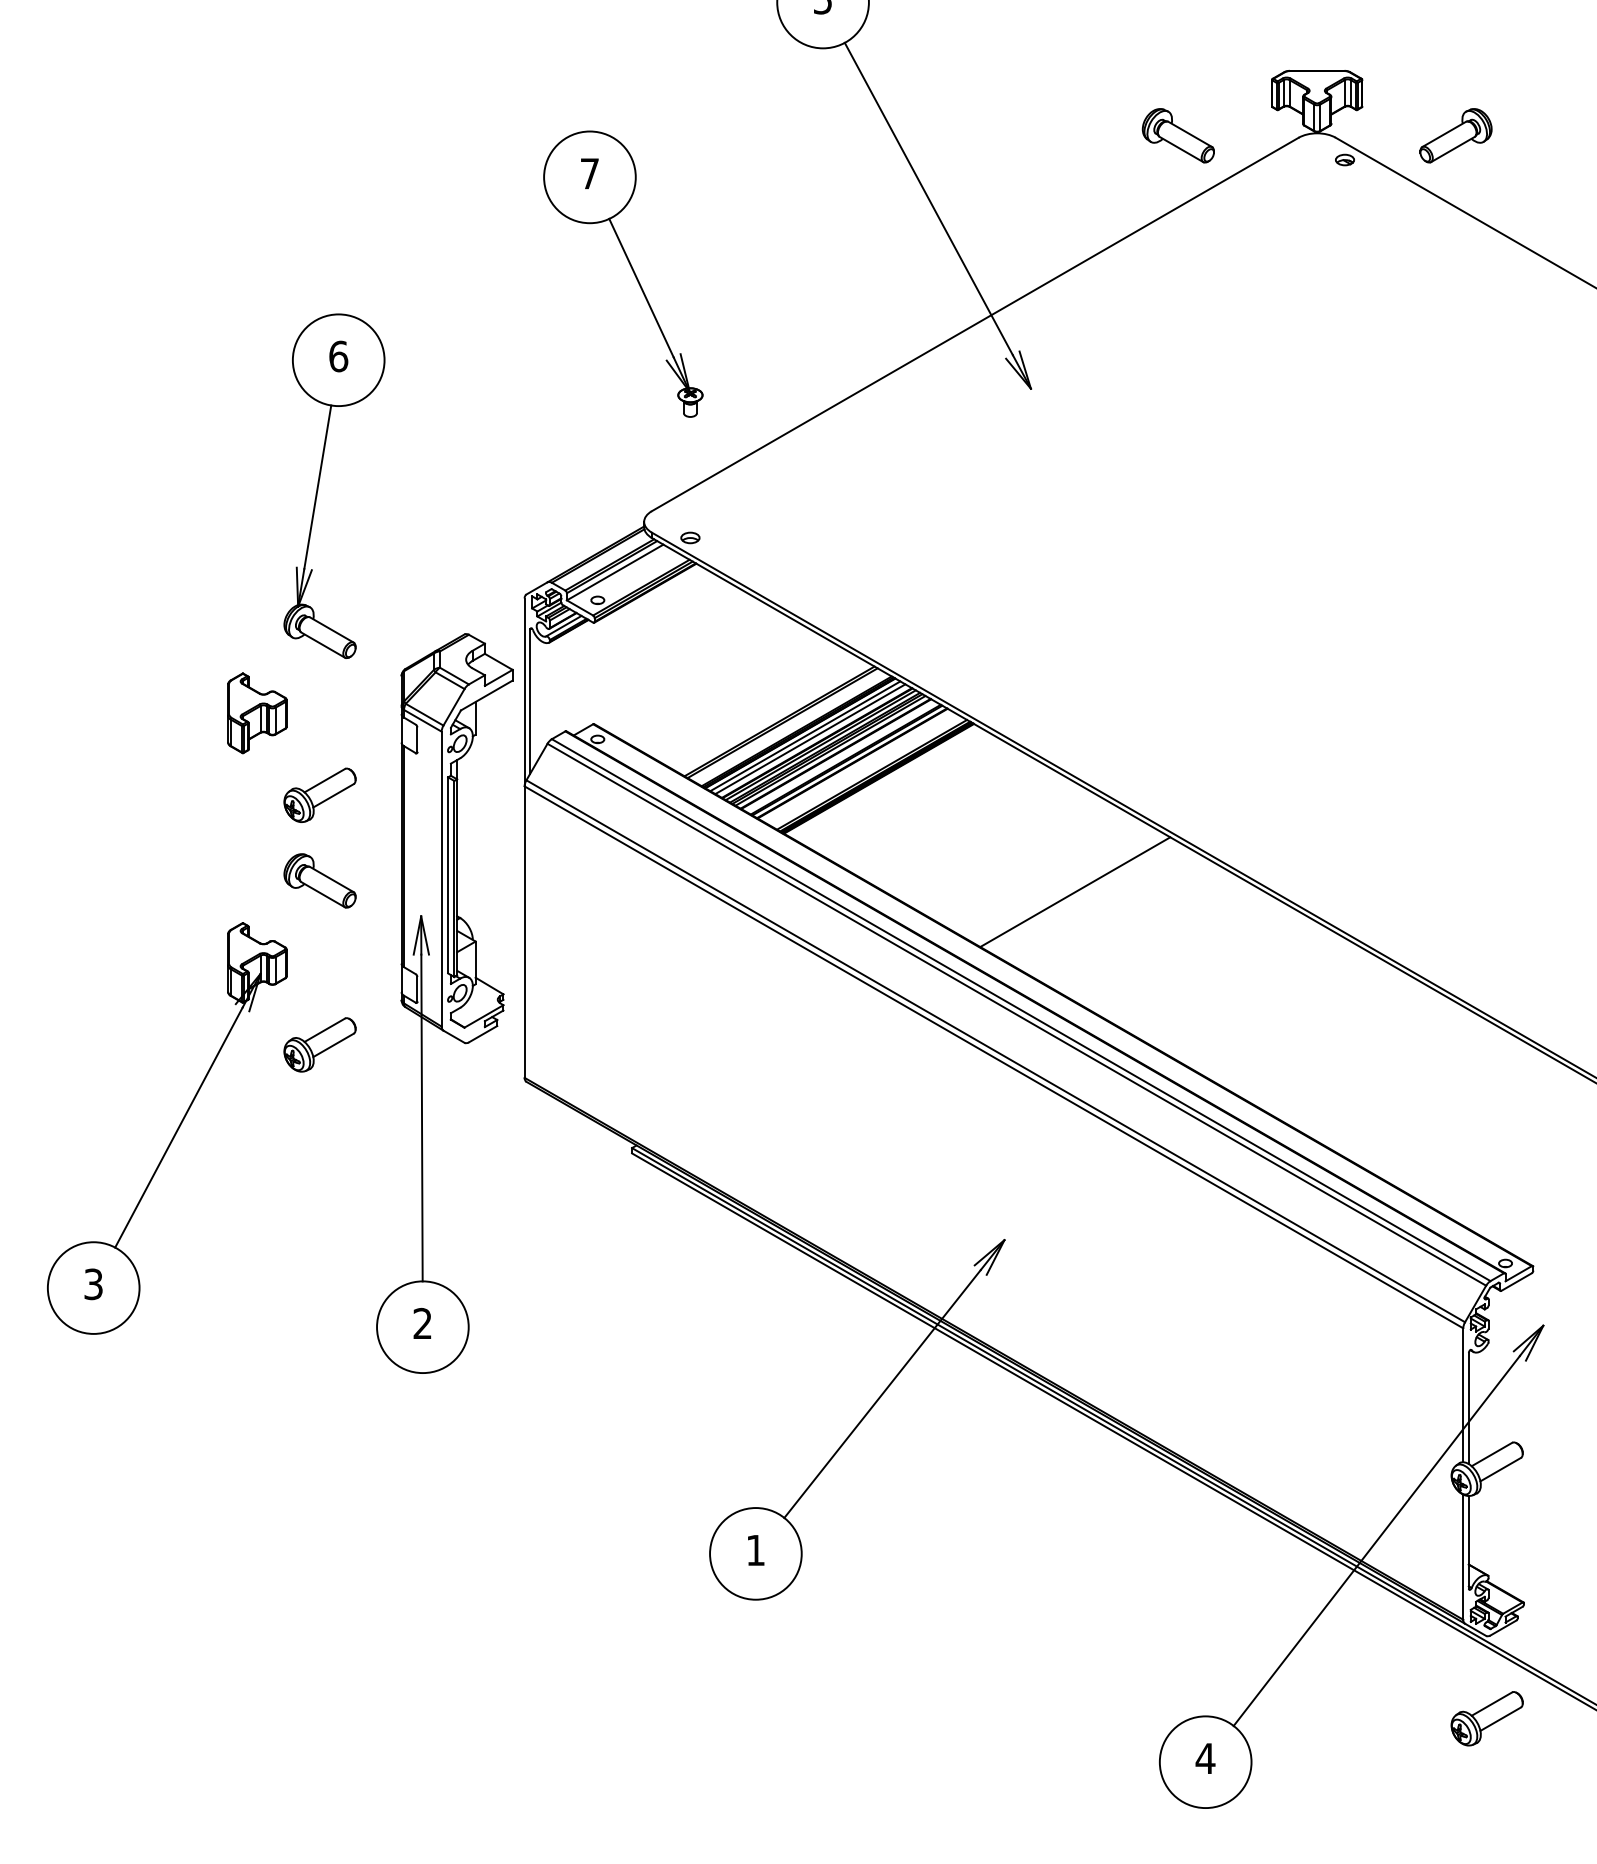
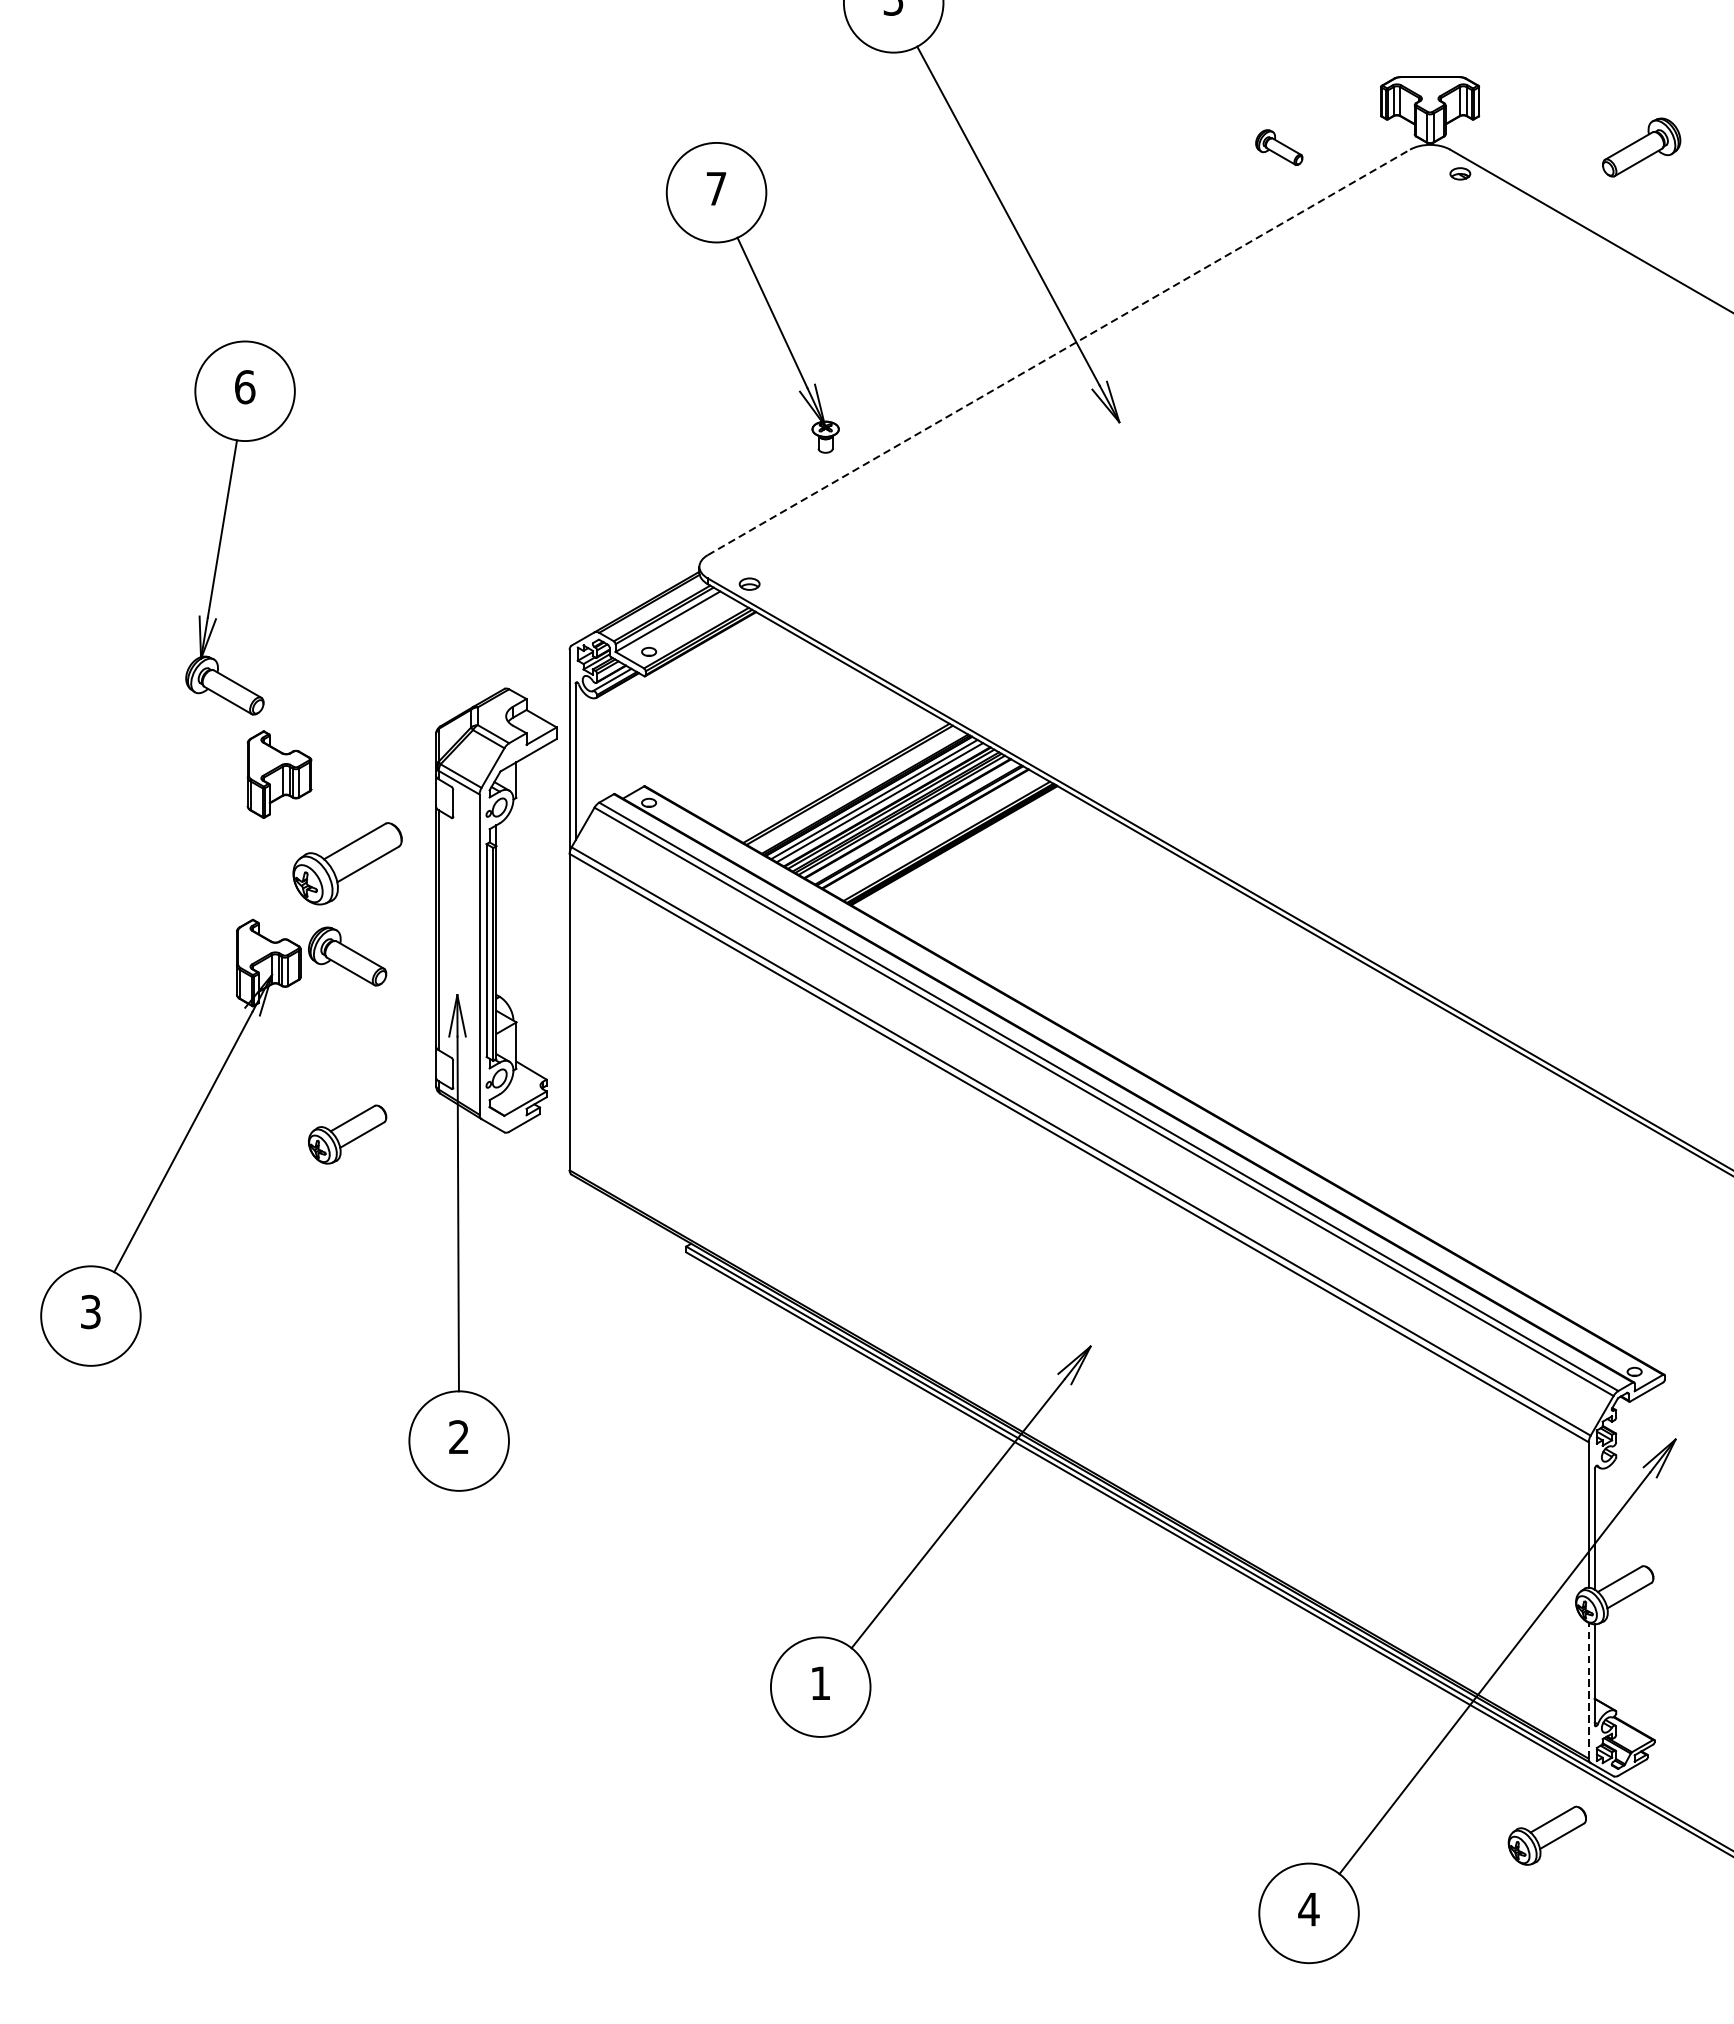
part: (1177, 135) -> (1278, 147), size x0.6
part: (1455, 135) -> (1641, 147), moved
part: (631, 269) -> (761, 292), moved
line: (975, 324) -> (1059, 352), solid -> dashed
part: (319, 484) -> (224, 526), moved
part: (319, 794) -> (346, 862), size x1.4
line: (1075, 892) -> (1167, 969), removed
part: (175, 1131) -> (179, 1146), moved
line: (1463, 1557) -> (1588, 1691), solid -> dashed
part: (1486, 1718) -> (1546, 1835), moved

